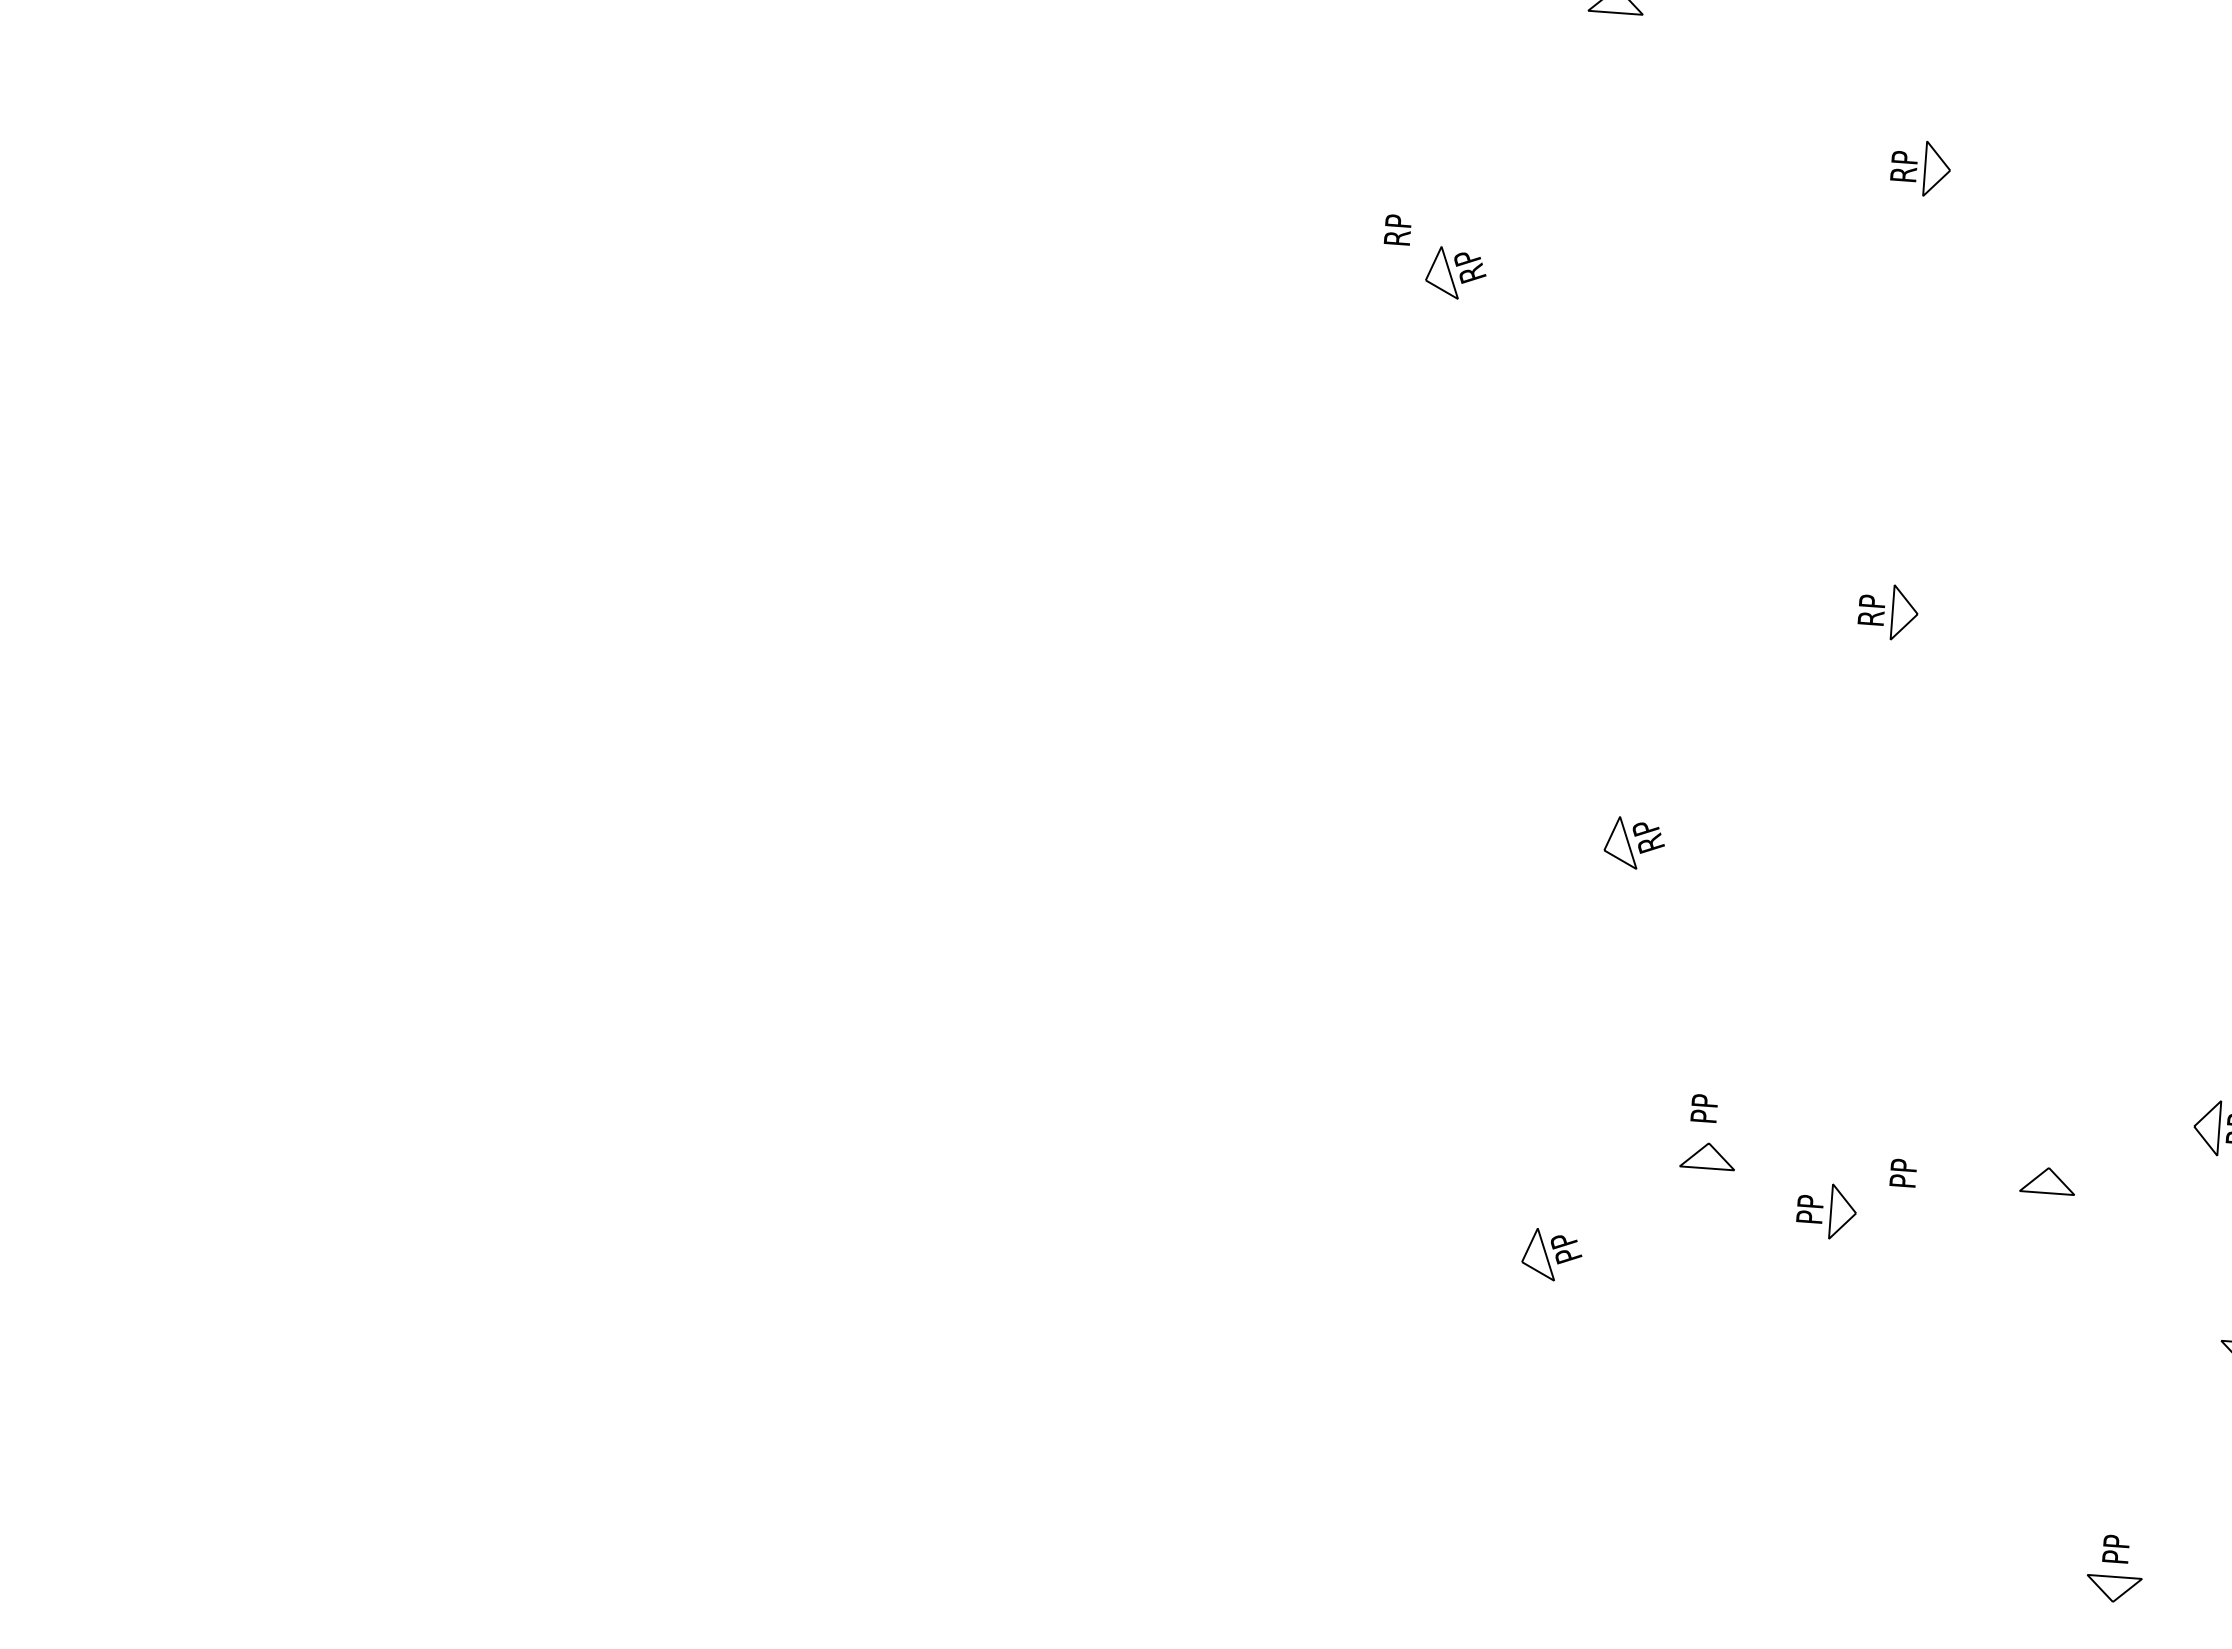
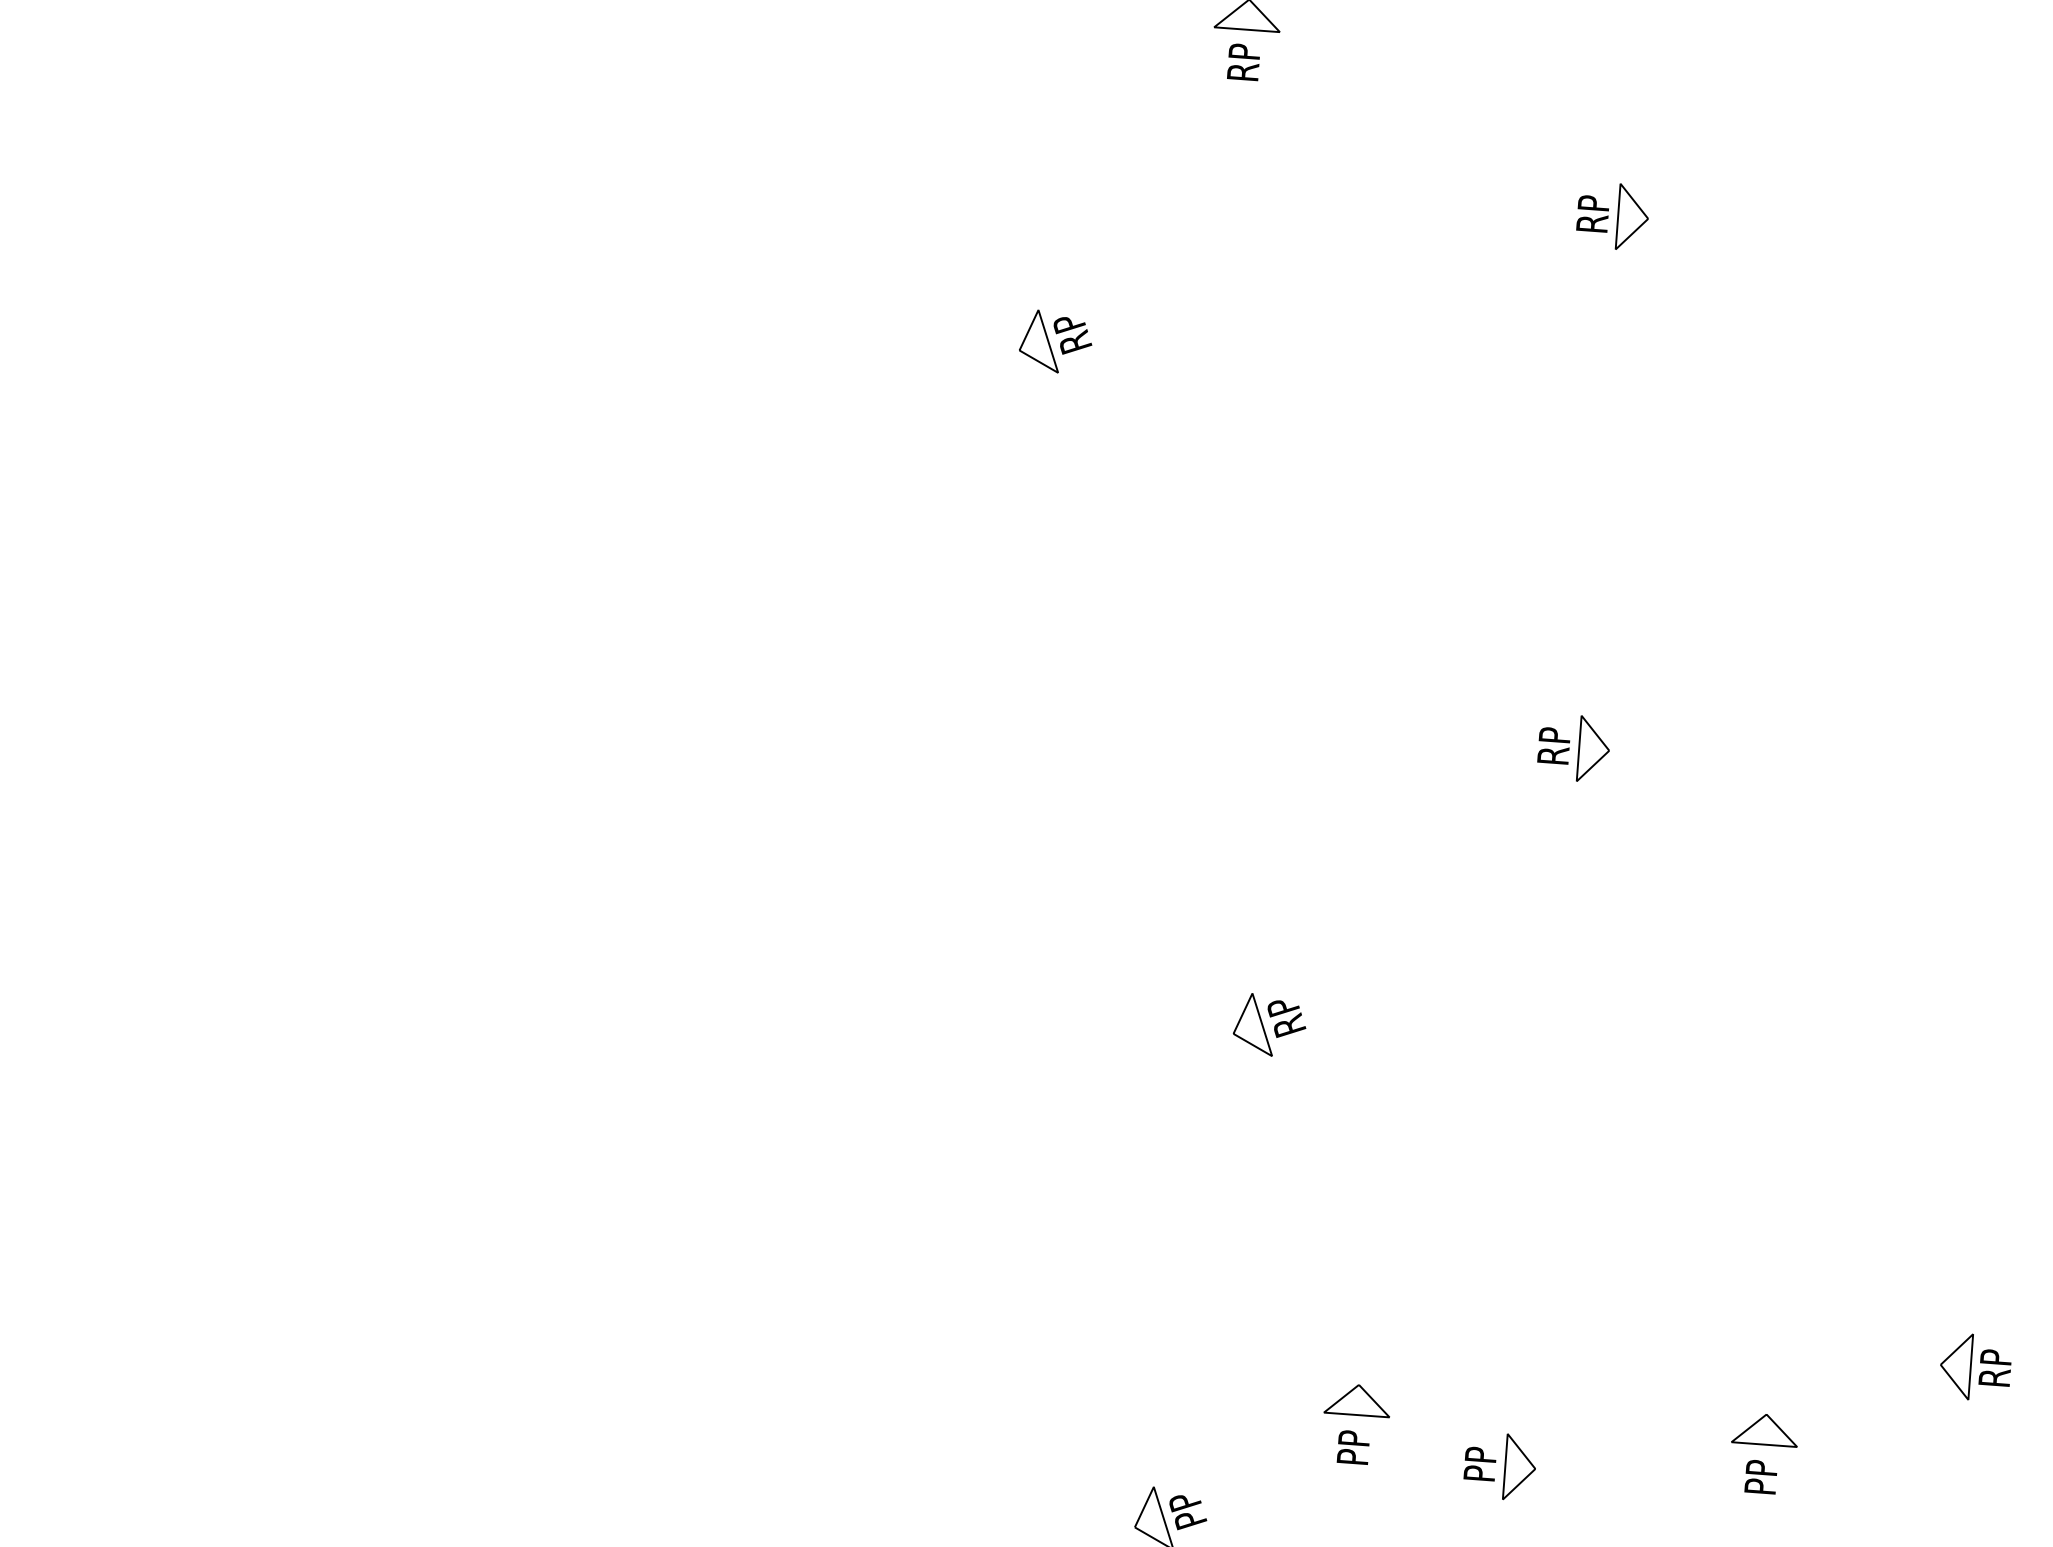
text: (1397, 229) -> (1243, 61), moved
text: (1703, 1108) -> (1352, 1447), moved
text: (1902, 1172) -> (1760, 1476), moved

